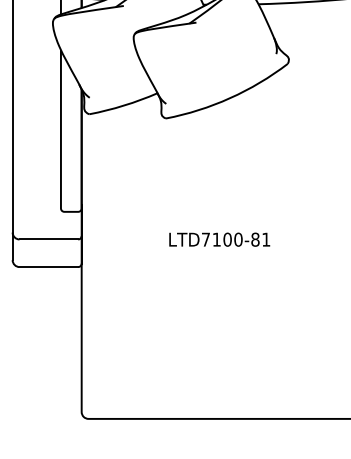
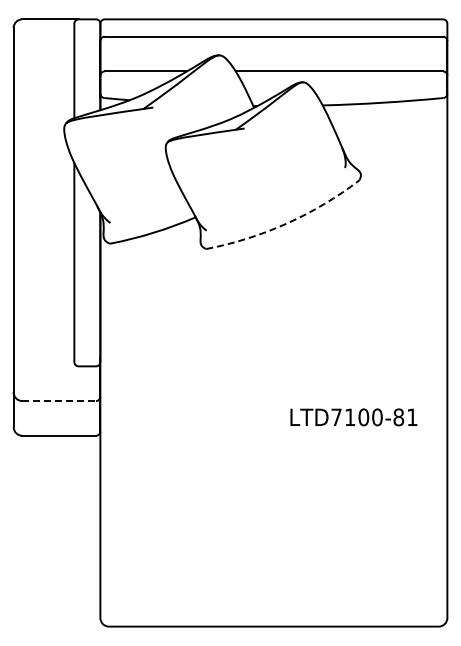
arc: (229, 98) -> (286, 223), solid -> dashed
line: (49, 239) -> (59, 401), solid -> dashed
text: (219, 239) -> (353, 417), moved

